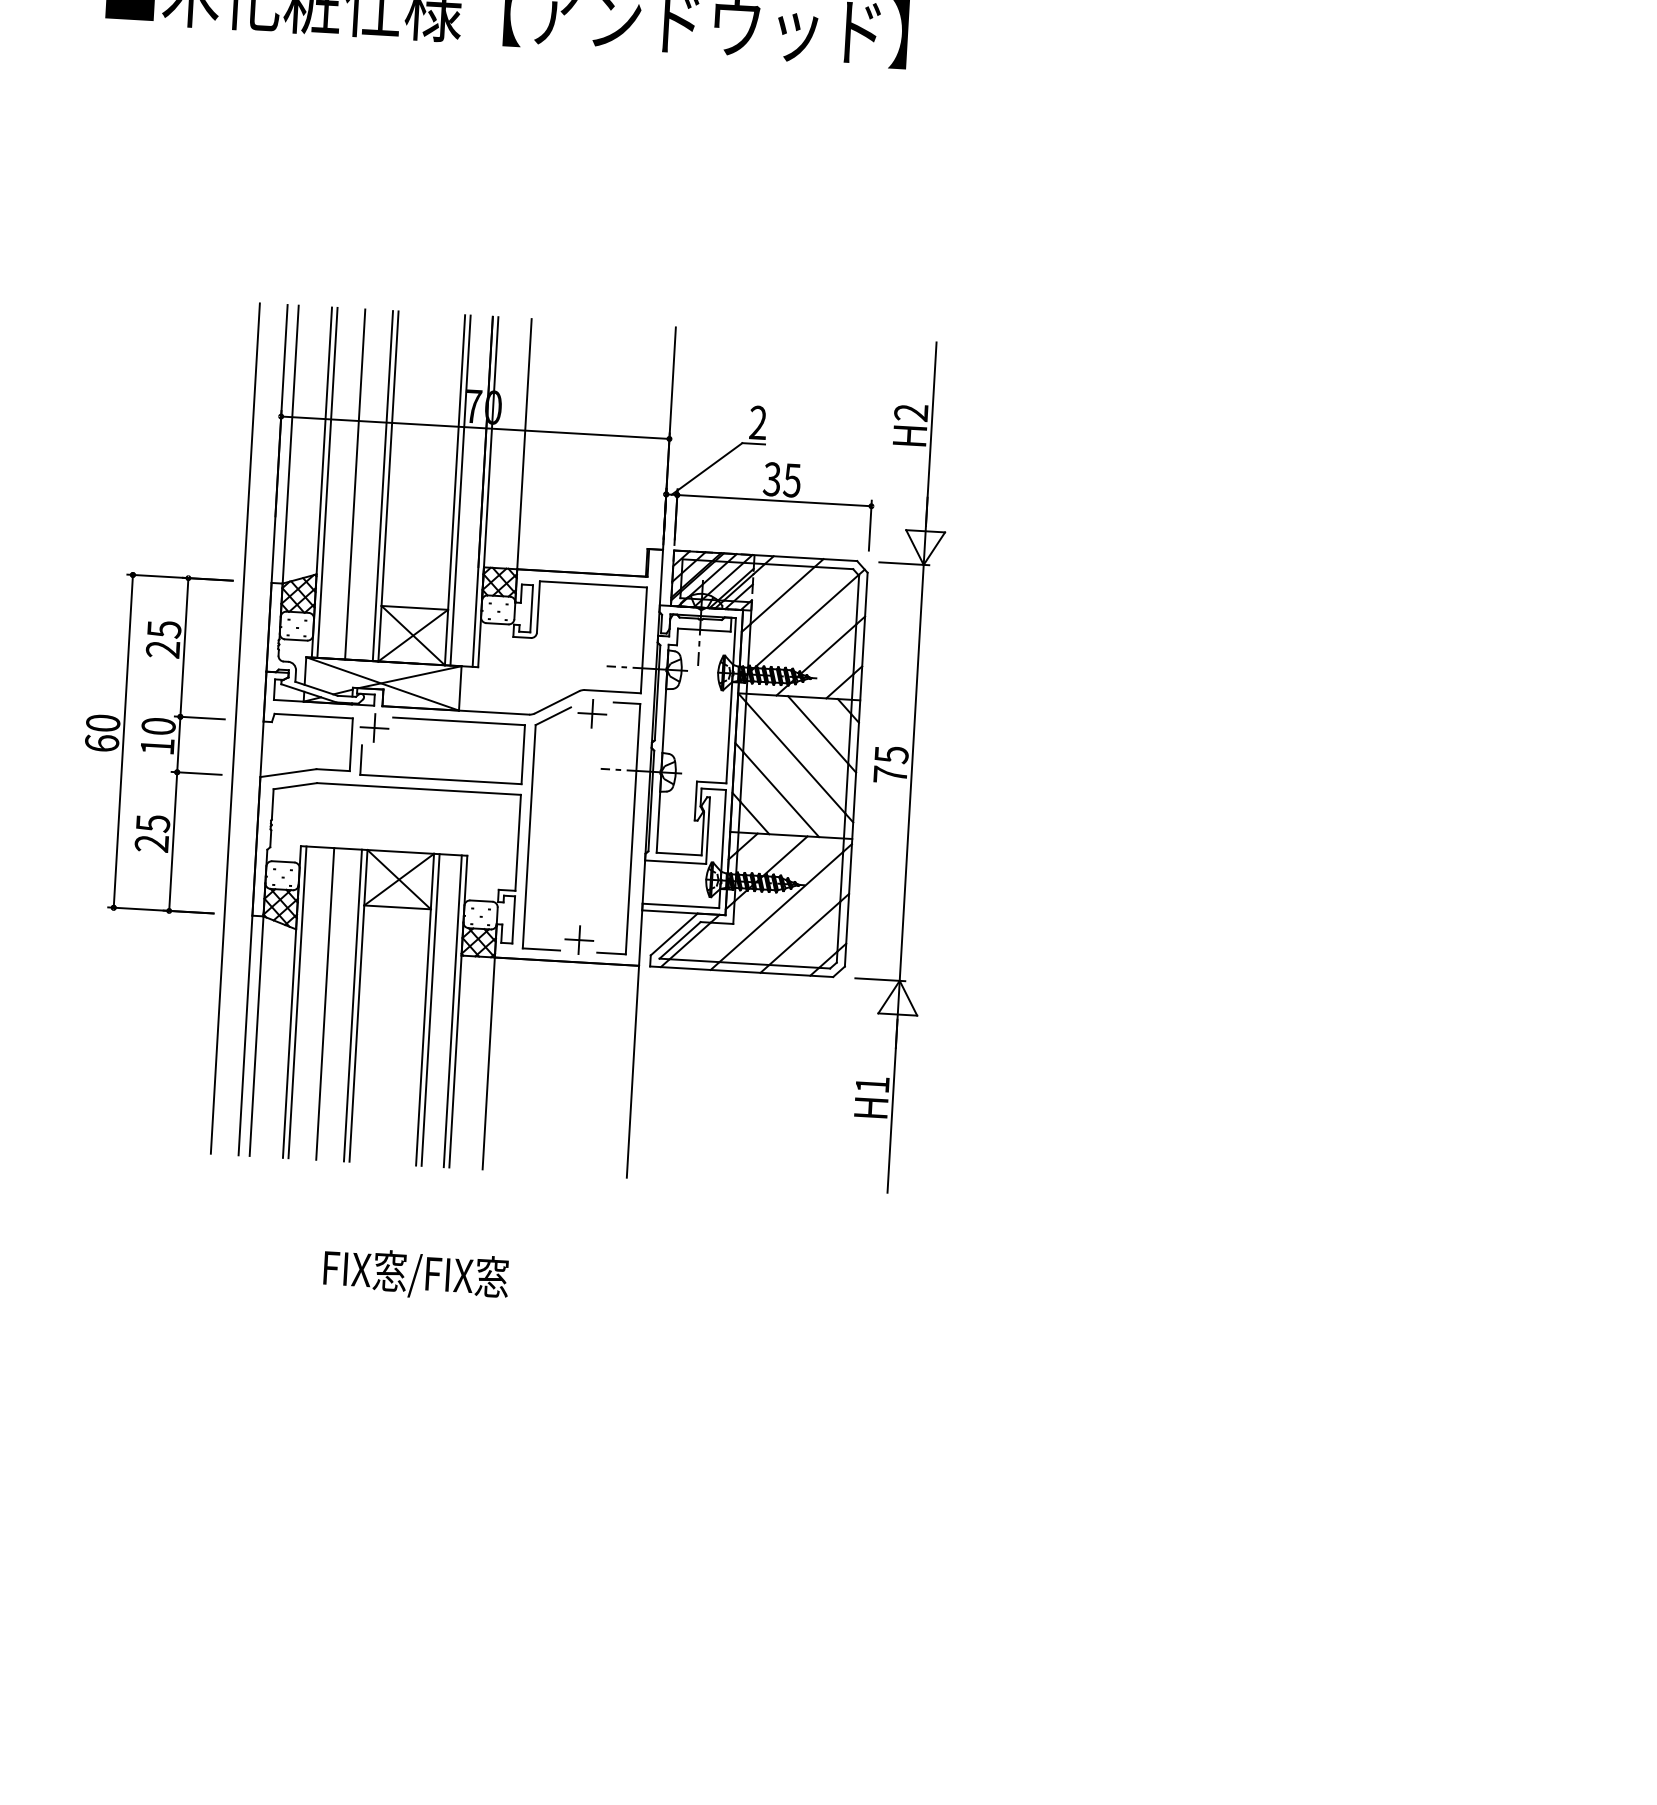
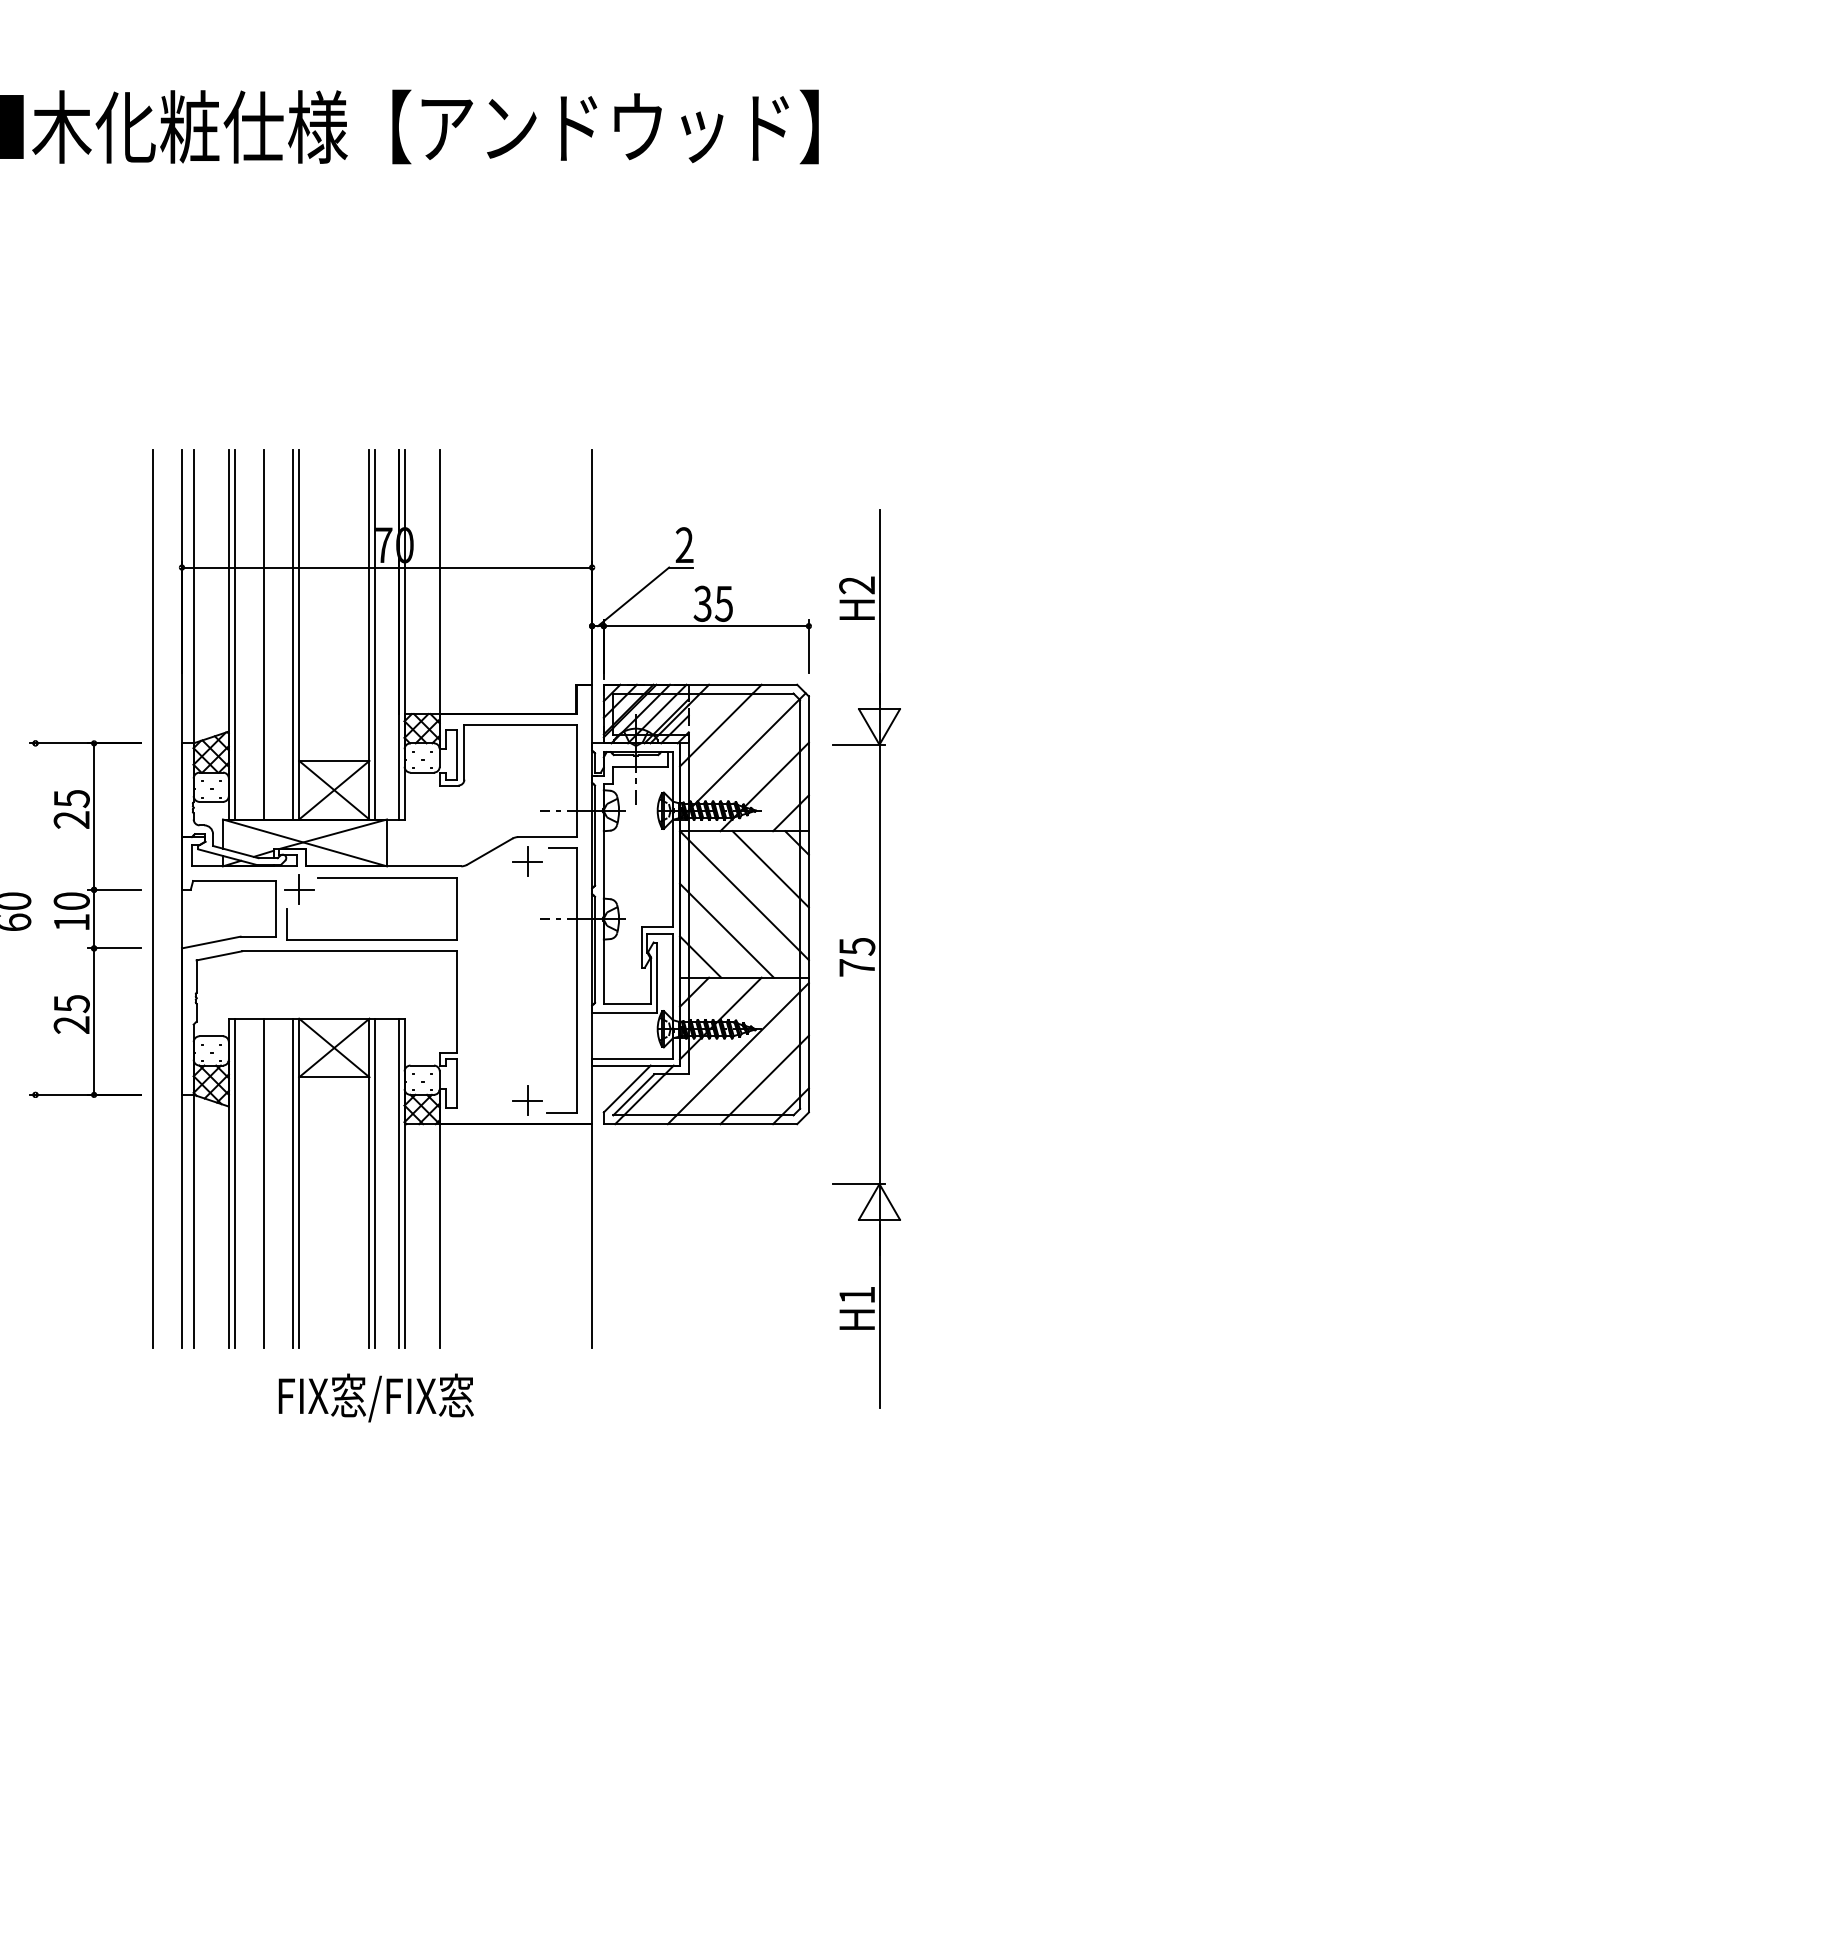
line: (123, 740) -> (35, 918), removed
part: (899, 766) -> (866, 958), moved
part: (530, 826) -> (469, 984), removed
text: (415, 1274) -> (375, 1397), moved

